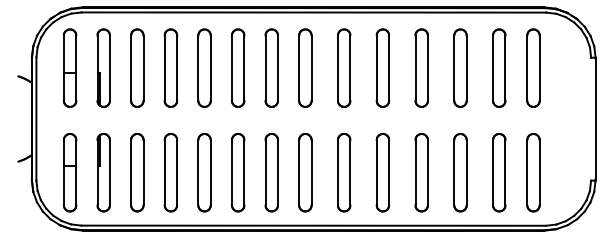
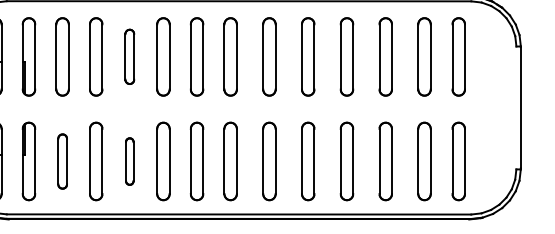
part: (204, 67) -> (129, 56), size x0.7
part: (137, 172) -> (62, 161), size x0.7
part: (204, 172) -> (129, 161), size x0.6

